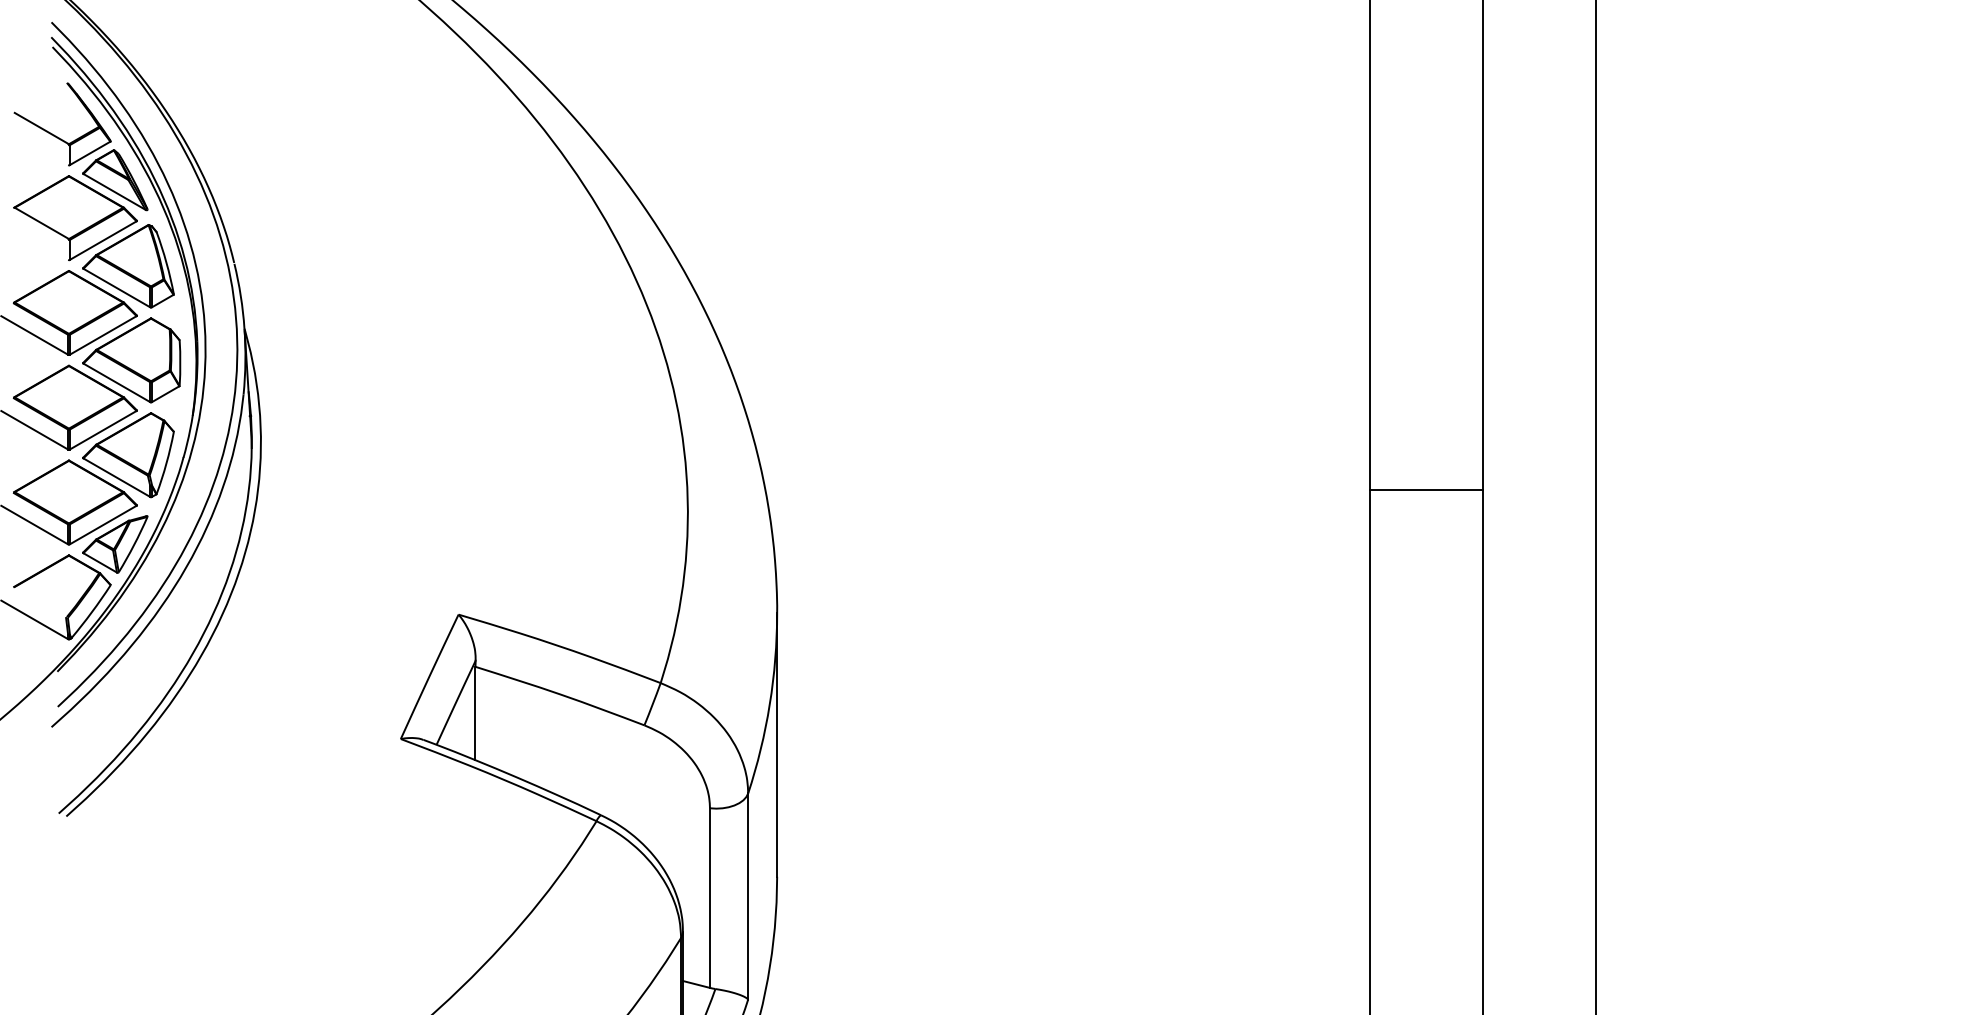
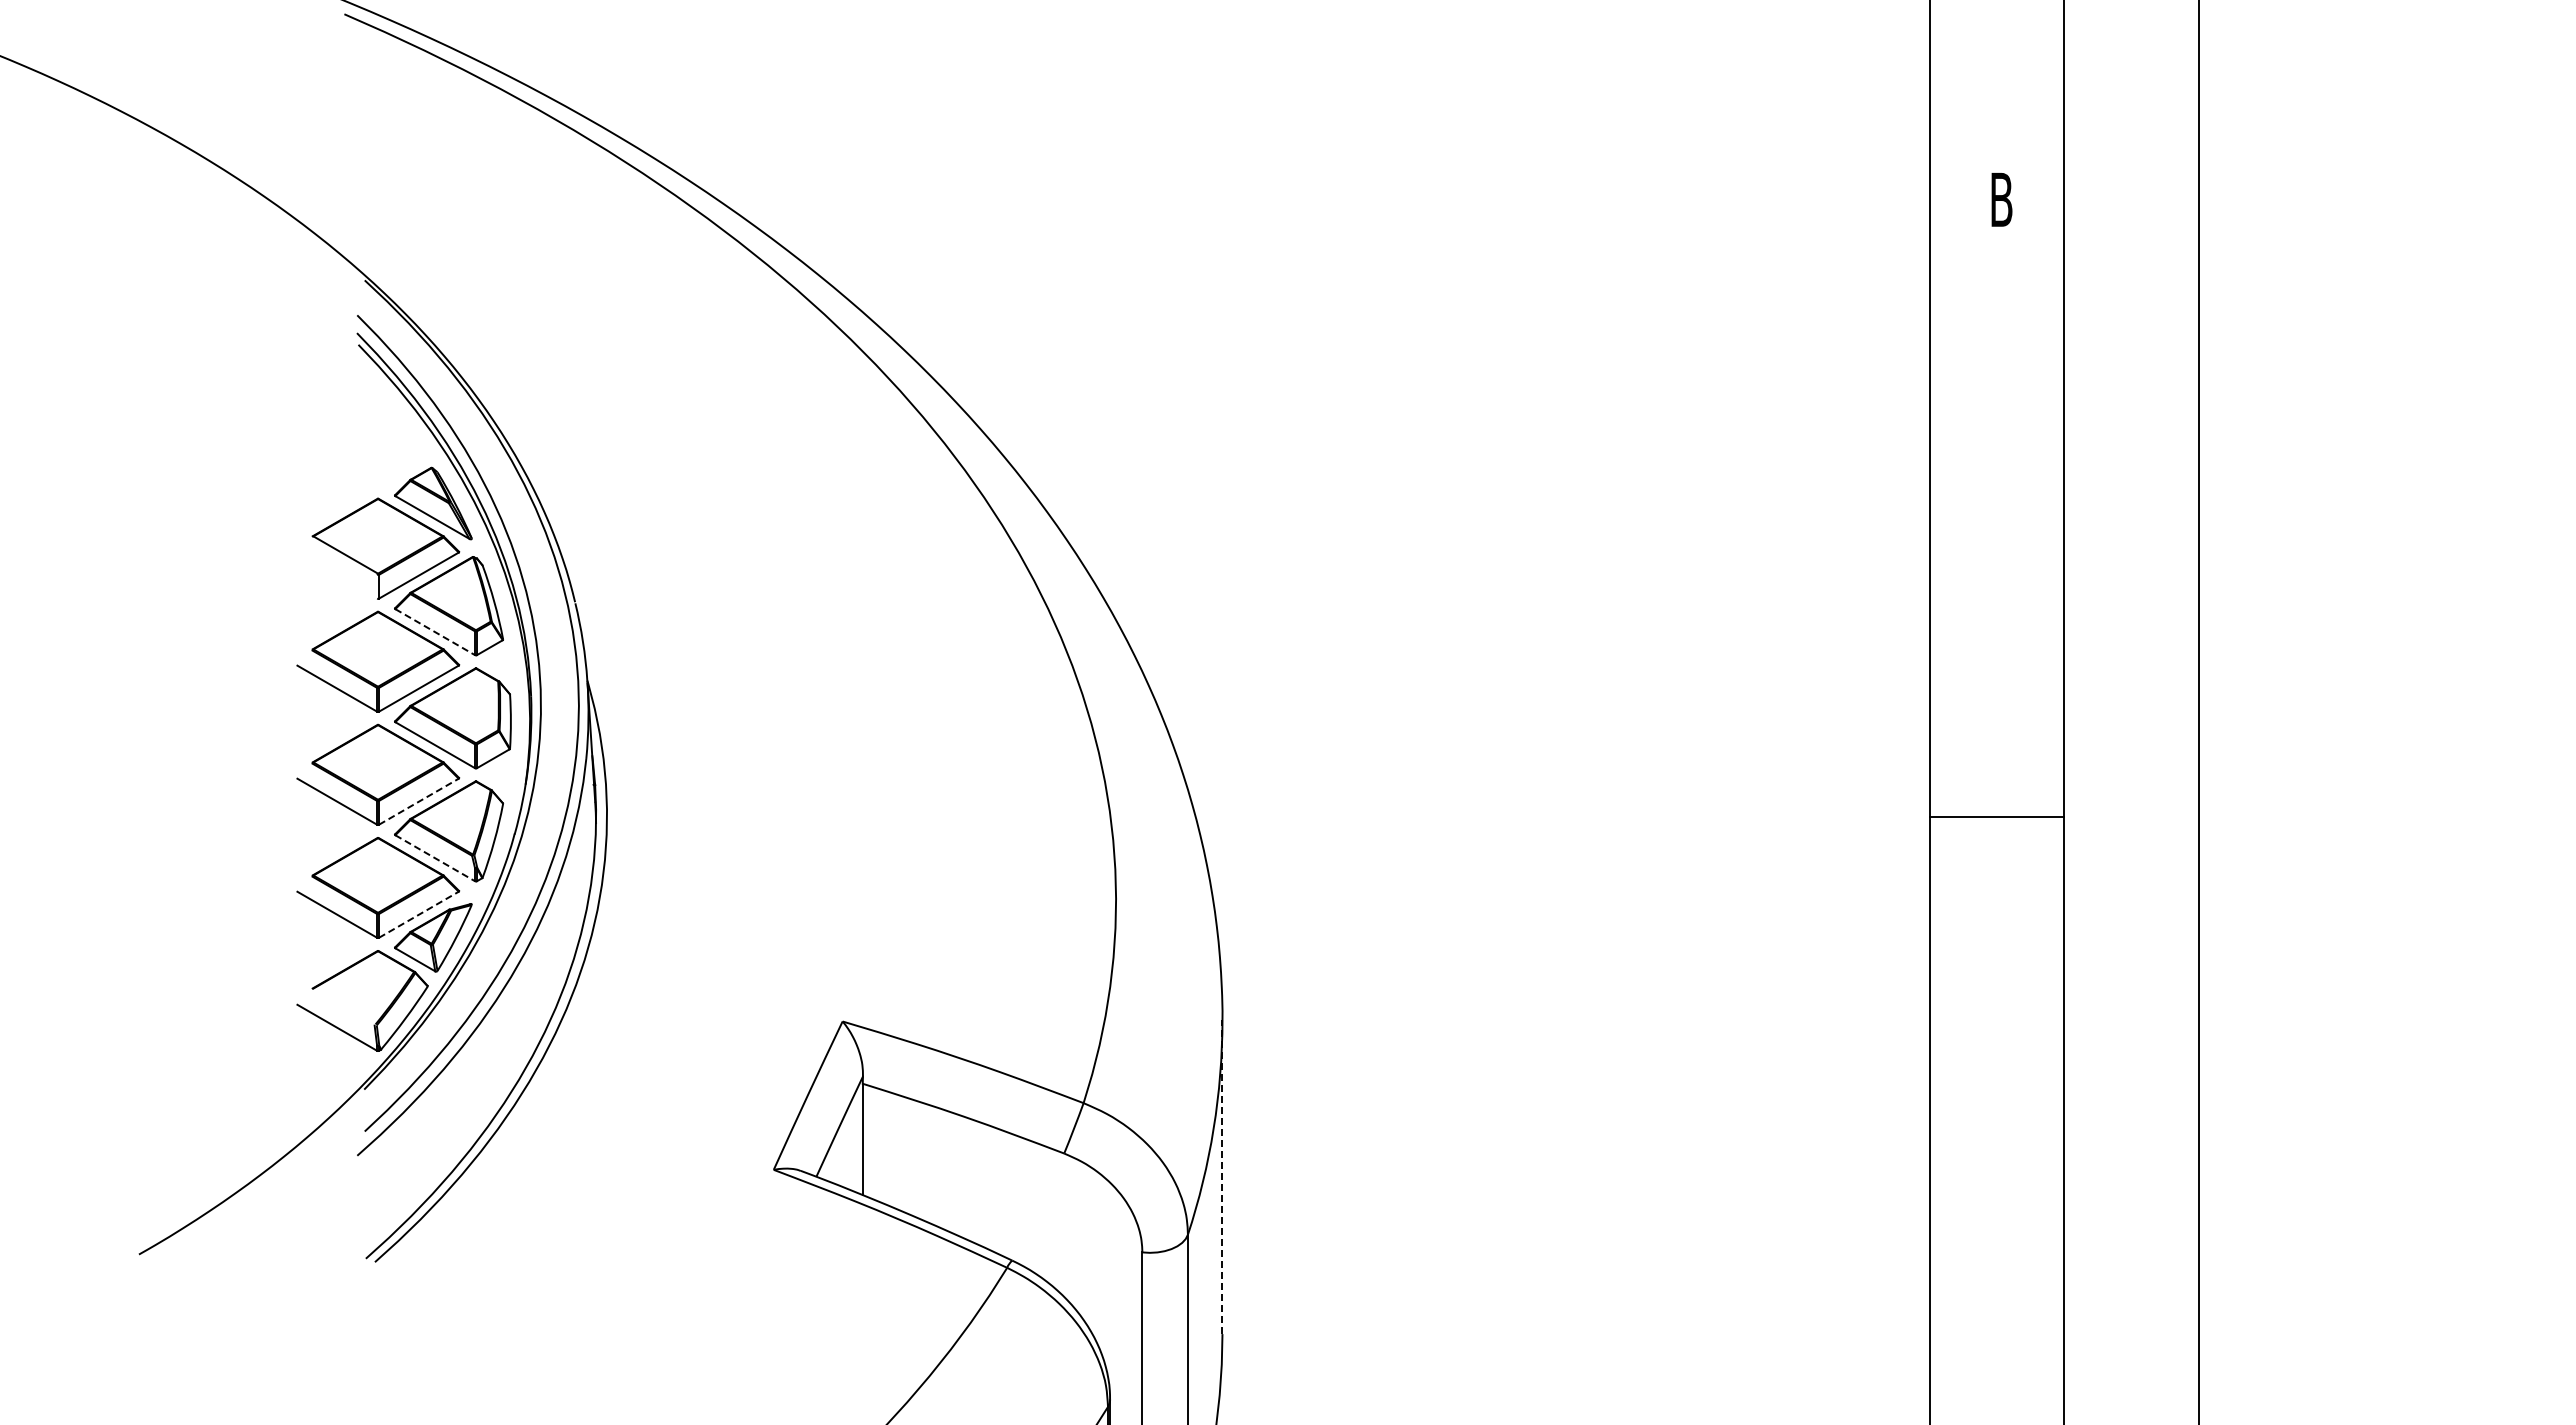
part: (55, 135) -> (362, 450), removed
line: (117, 288) -> (435, 632), solid -> dashed
line: (103, 430) -> (419, 801), solid -> dashed
line: (117, 477) -> (435, 858), solid -> dashed
line: (1426, 490) -> (1996, 817), moved
line: (103, 524) -> (419, 914), solid -> dashed
line: (777, 744) -> (1222, 1176), solid -> dashed

